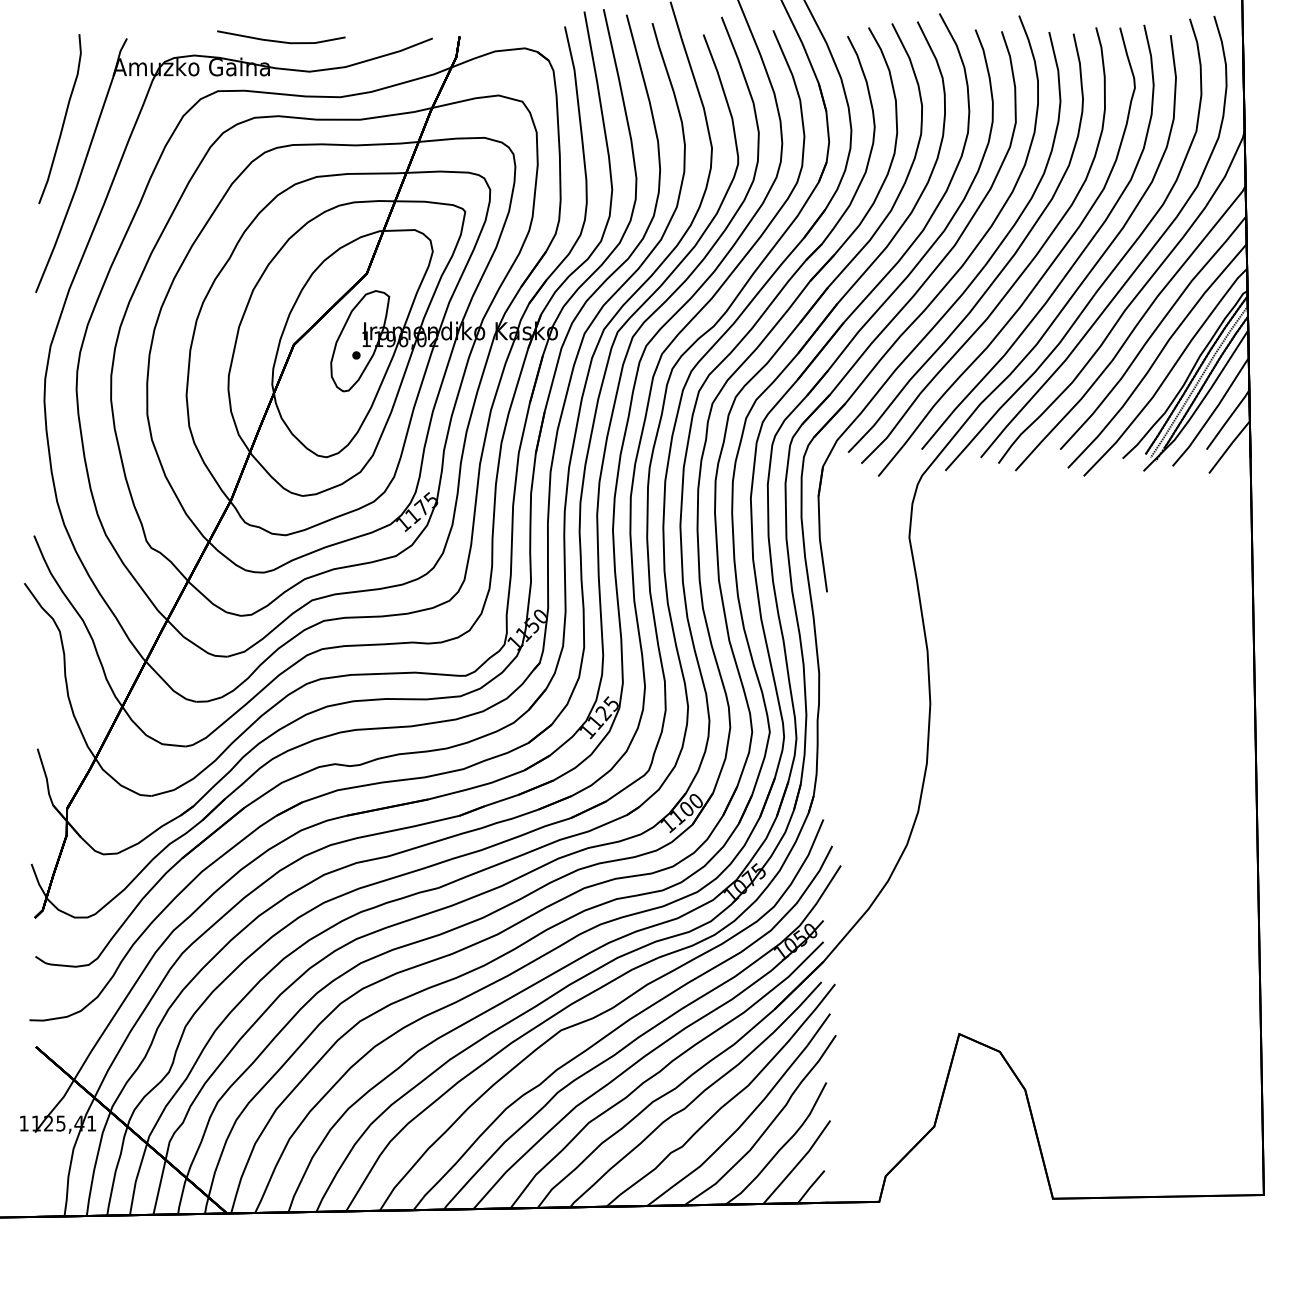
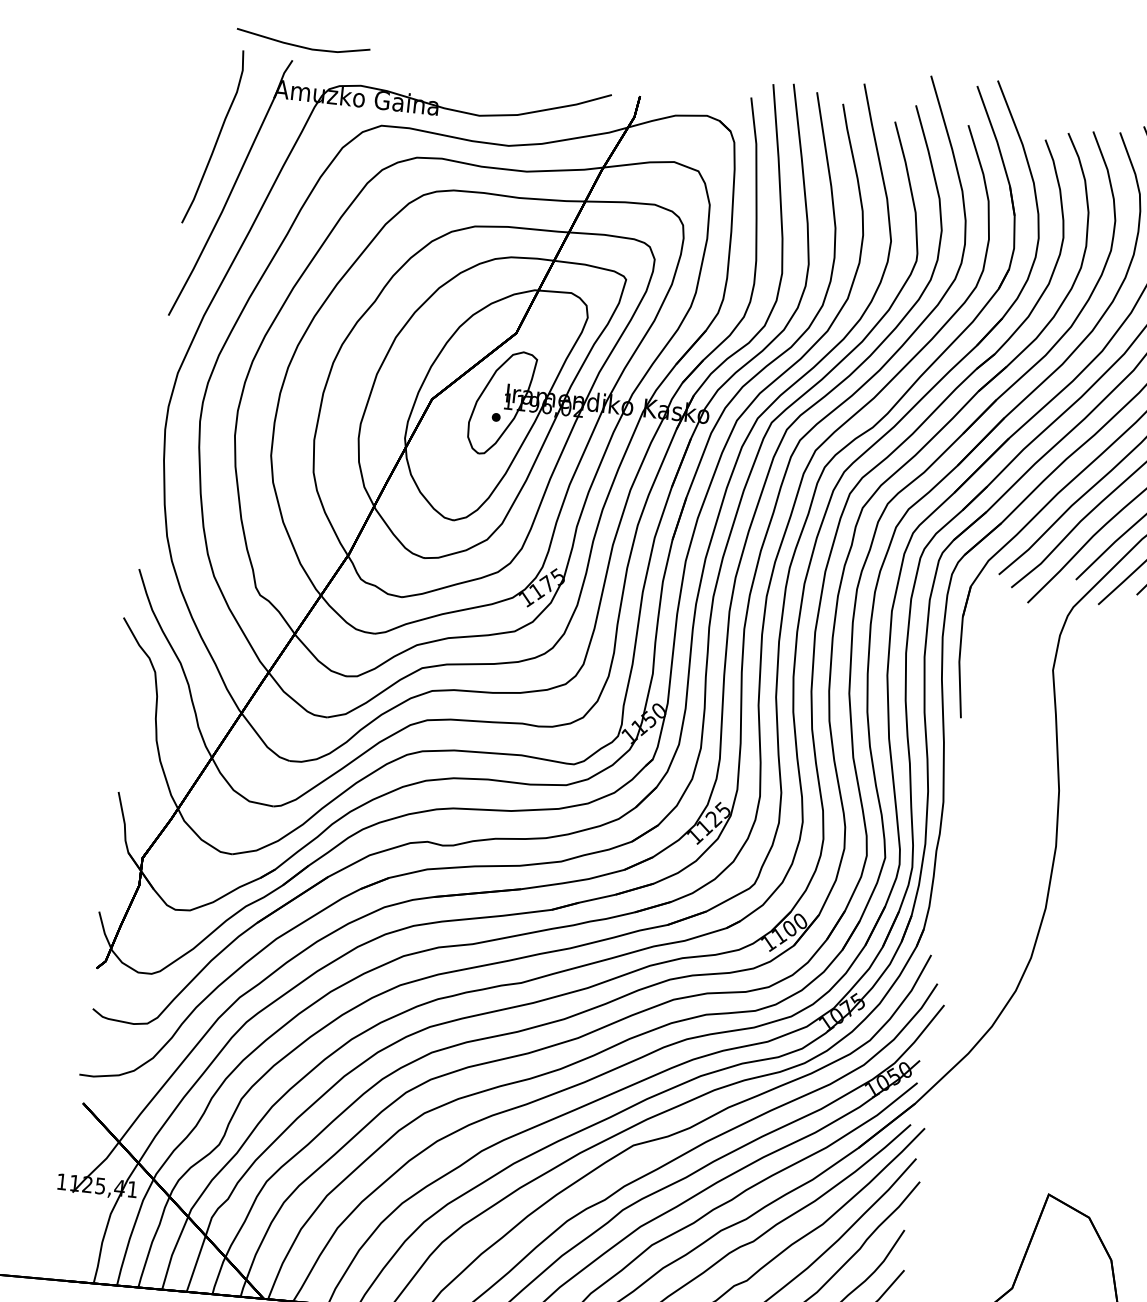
line: (279, 40) -> (301, 45), moved

